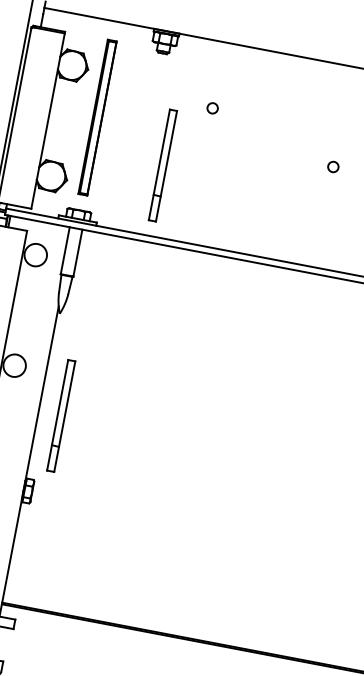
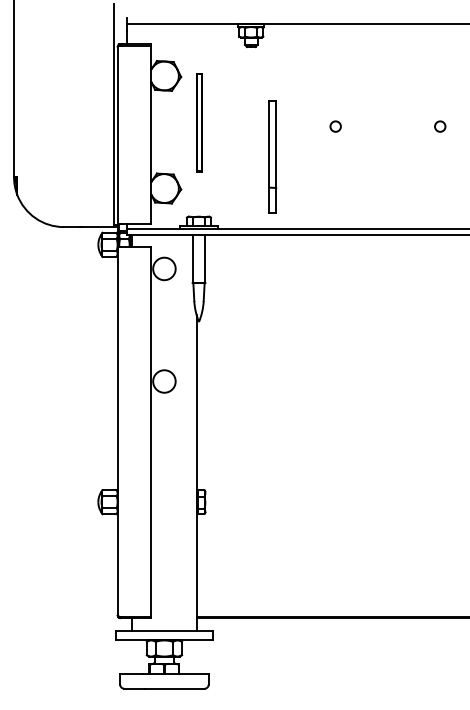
circle: (212, 108) -> (335, 126), moved
part: (97, 117) -> (199, 122), size x0.62
part: (61, 415) -> (219, 421), removed

